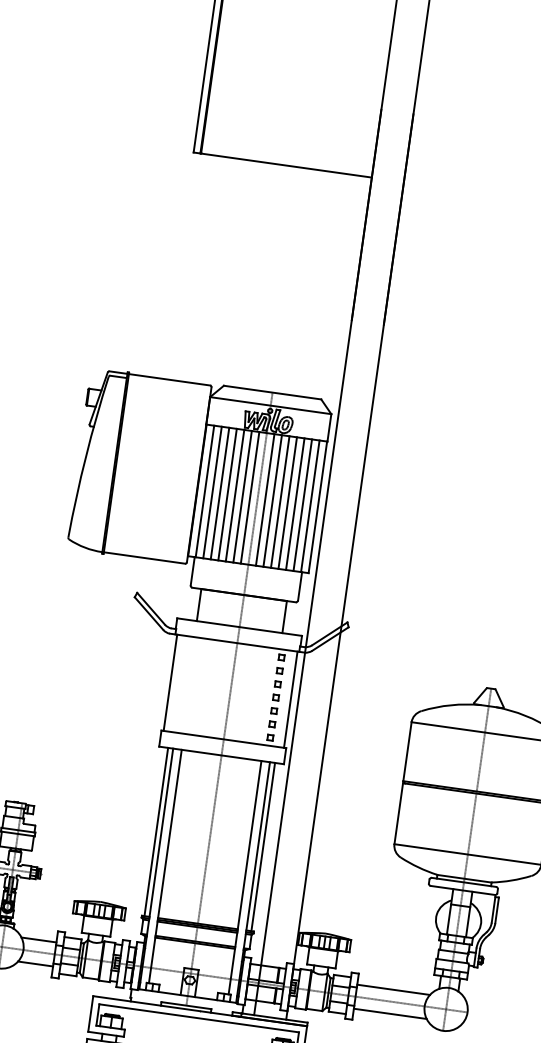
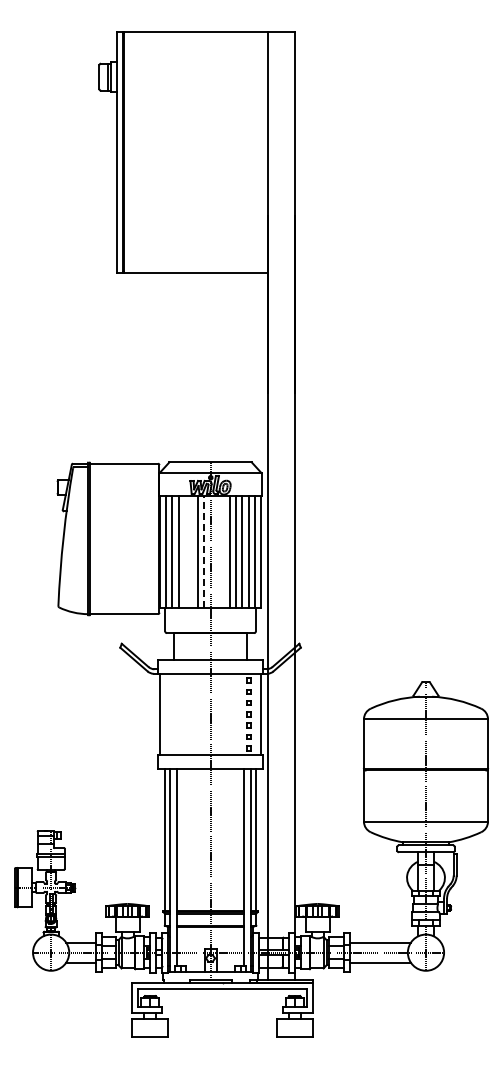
line: (228, 494) -> (185, 551), removed
line: (235, 495) -> (191, 551), removed
line: (250, 498) -> (204, 552), solid -> dashed
line: (264, 499) -> (216, 551), removed
line: (273, 500) -> (223, 551), removed

